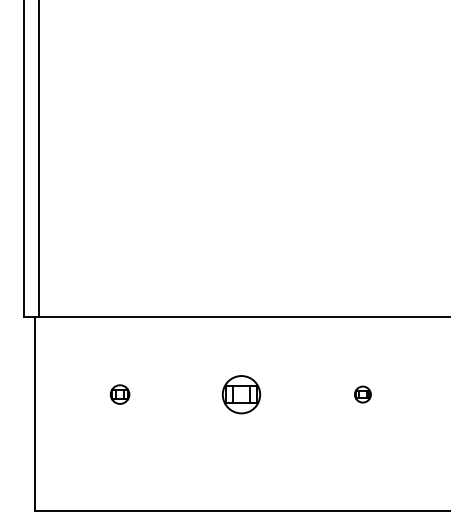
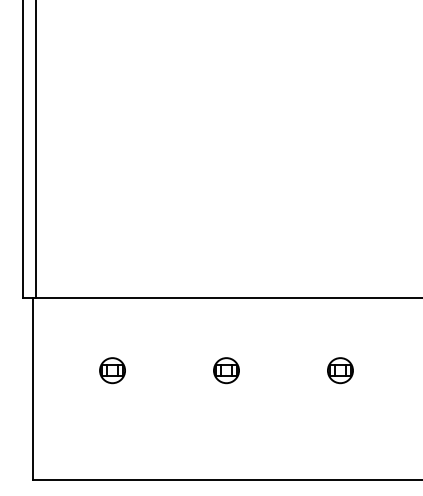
part: (119, 394) -> (111, 370), size x1.43
part: (241, 394) -> (226, 370), size x0.71
part: (362, 394) -> (340, 370), size x1.67

